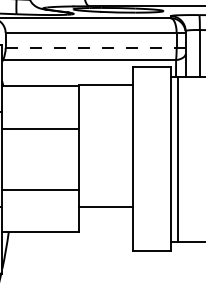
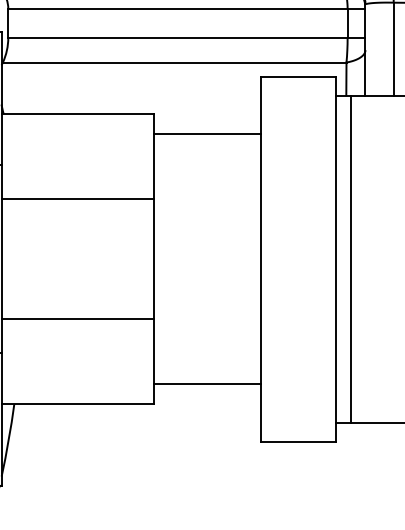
line: (95, 47) -> (186, 37), dashed -> solid
line: (106, 85) -> (208, 134), moved
line: (106, 207) -> (208, 384), moved

